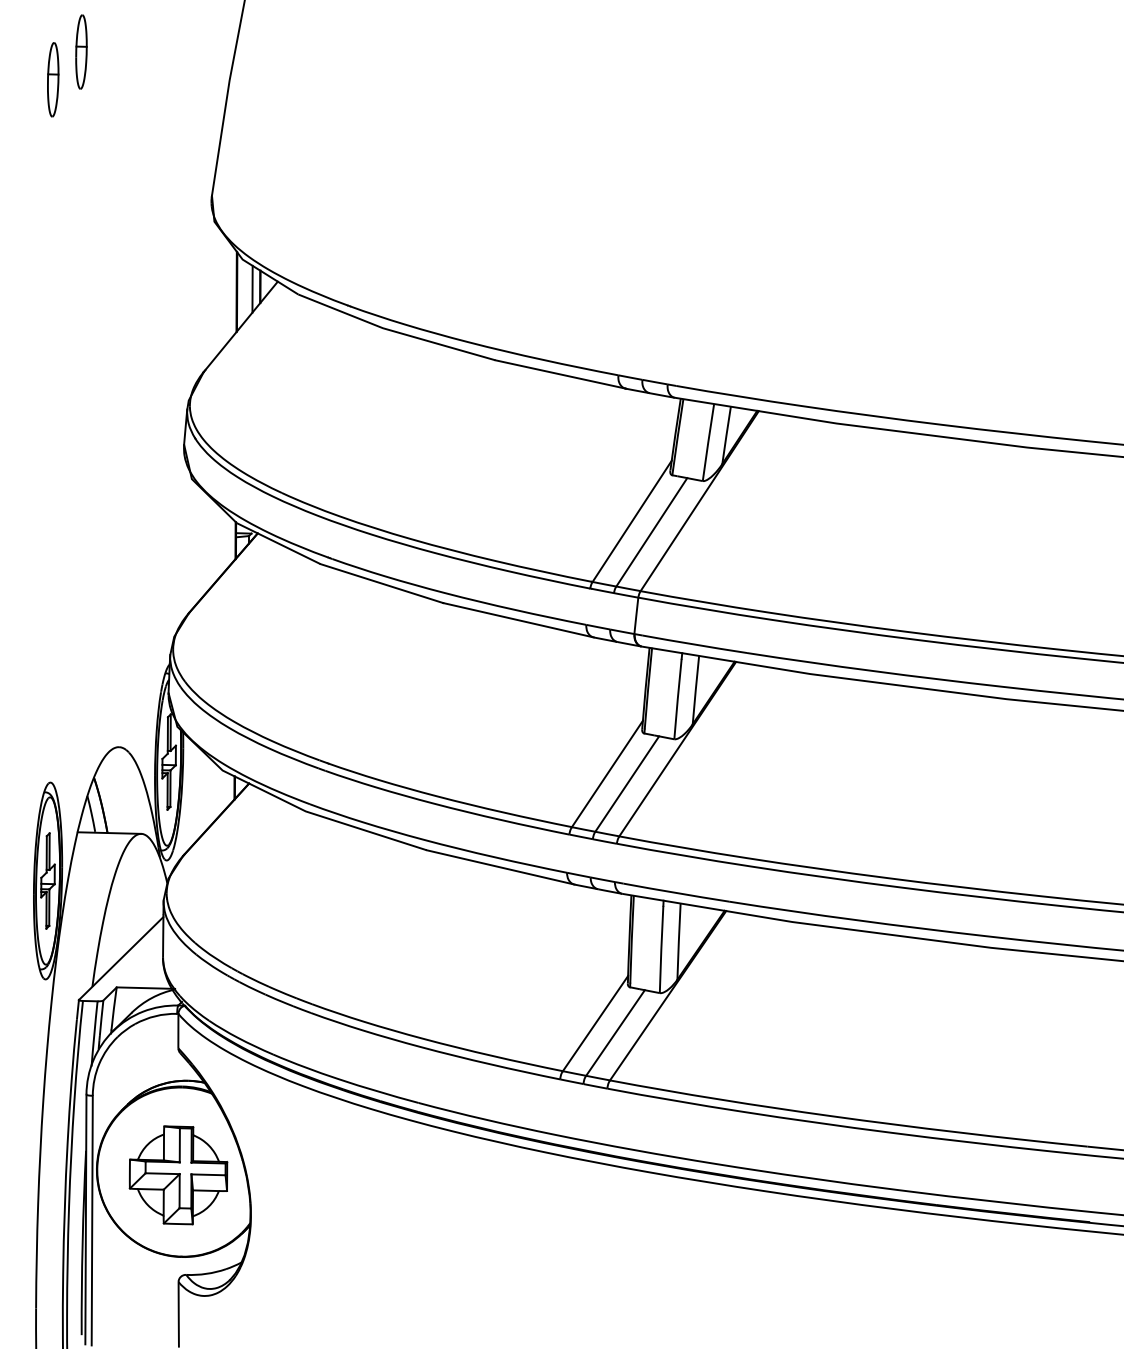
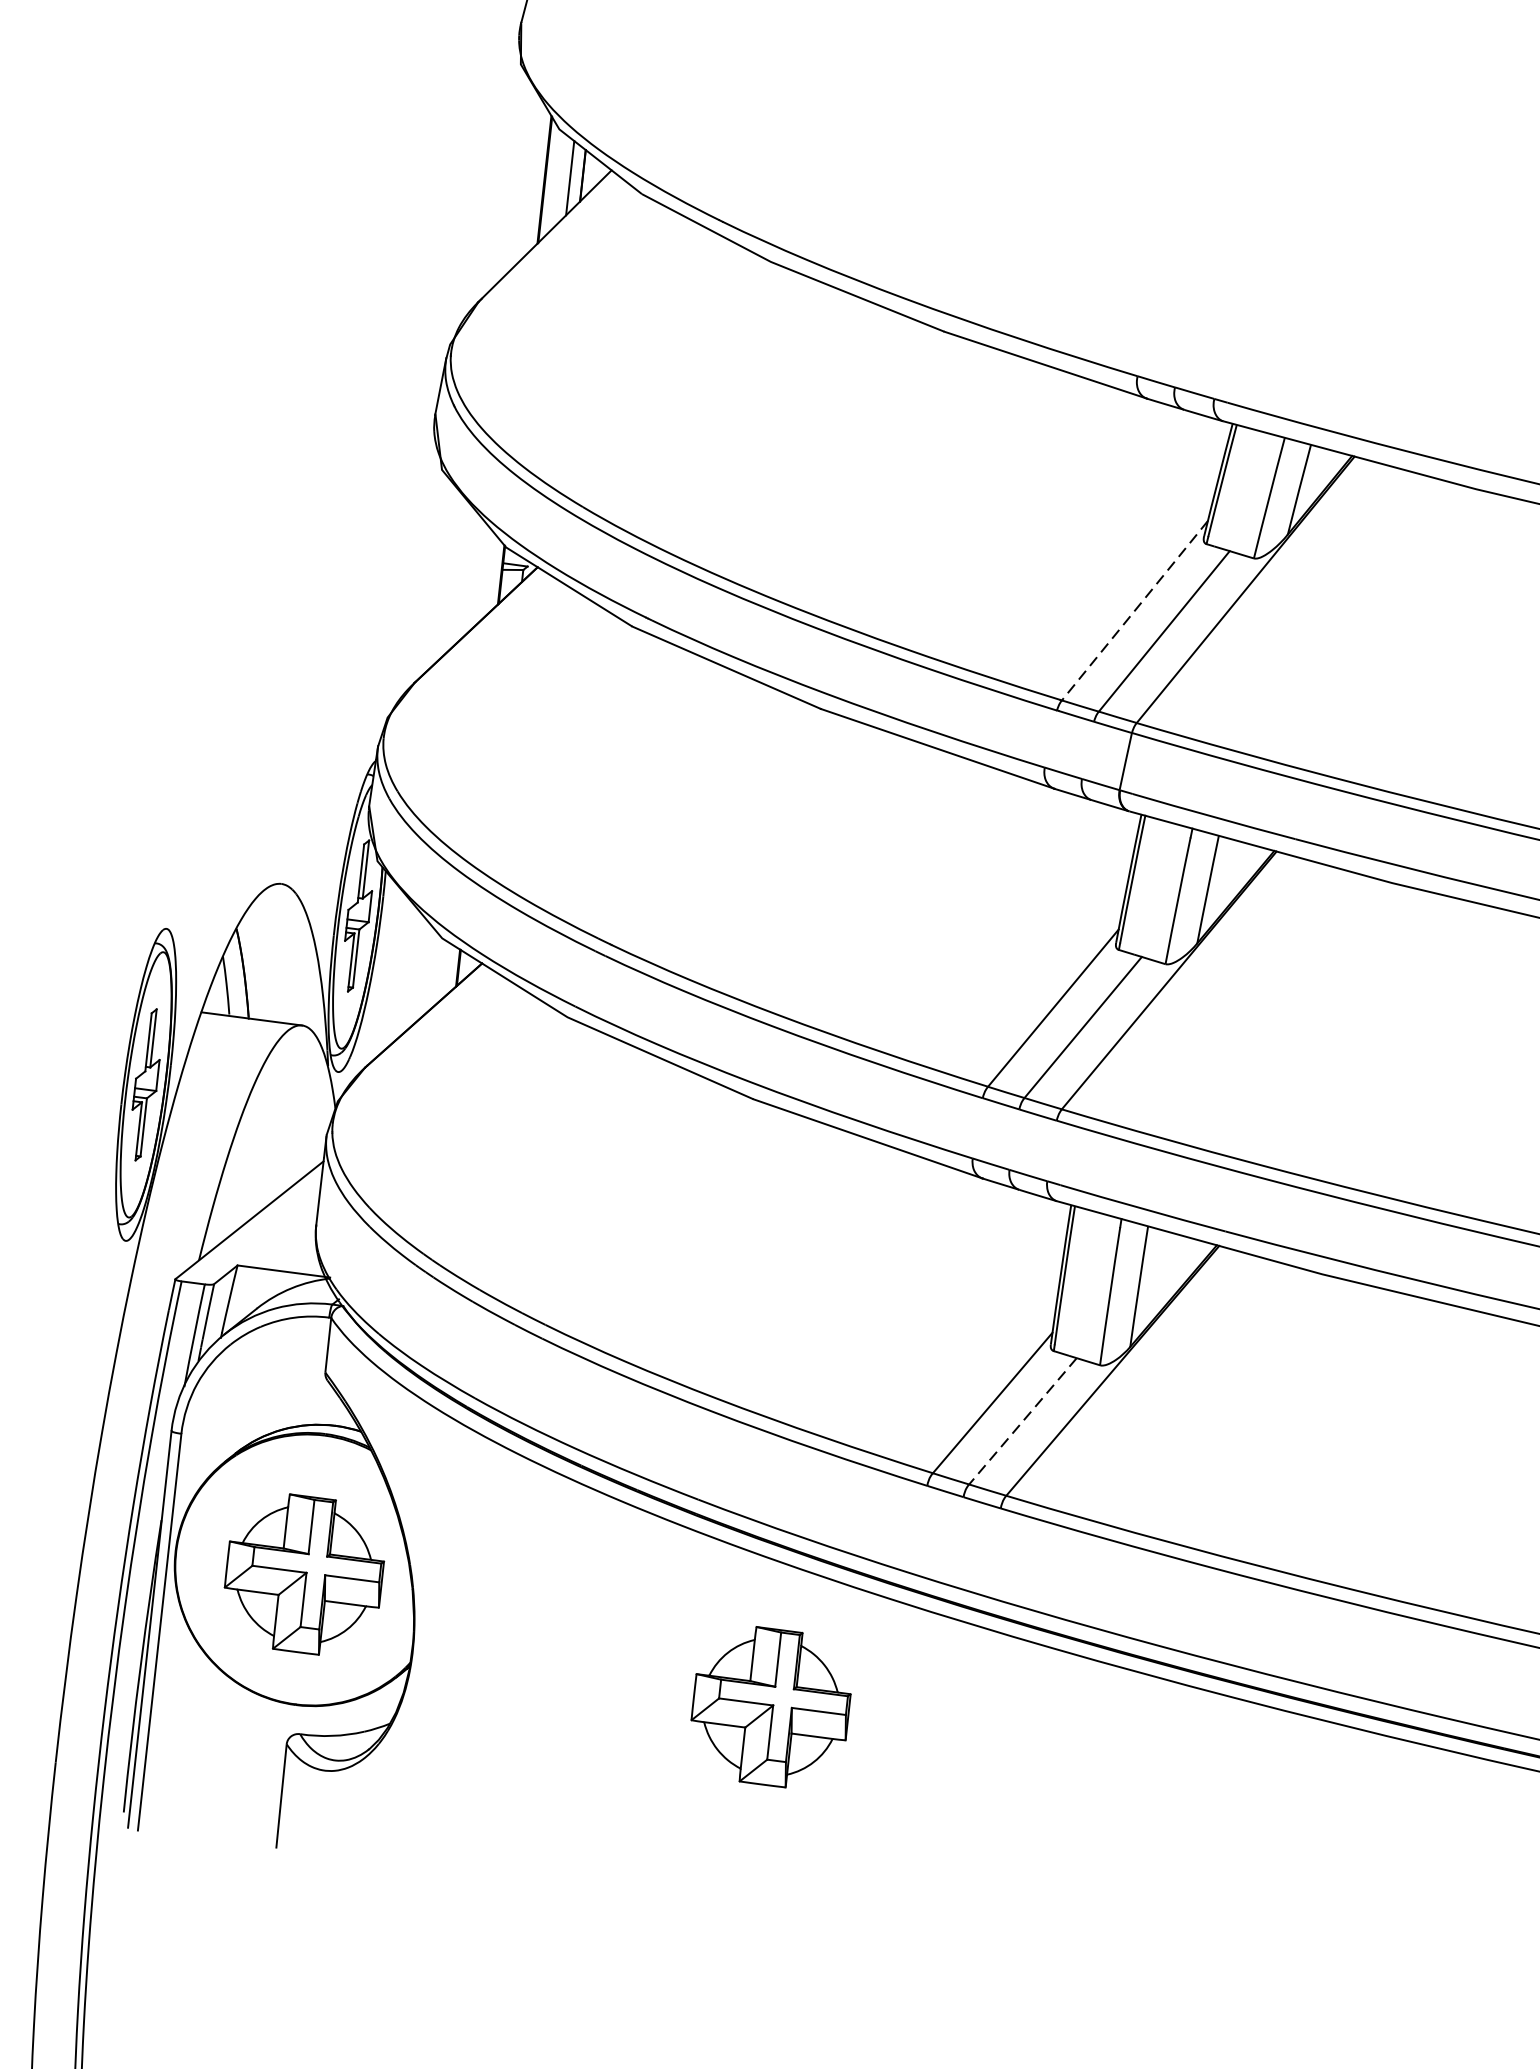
line: (631, 521) -> (1133, 610), solid -> dashed
line: (615, 1033) -> (1022, 1422), solid -> dashed
part: (477, 1227) -> (771, 1707), added

